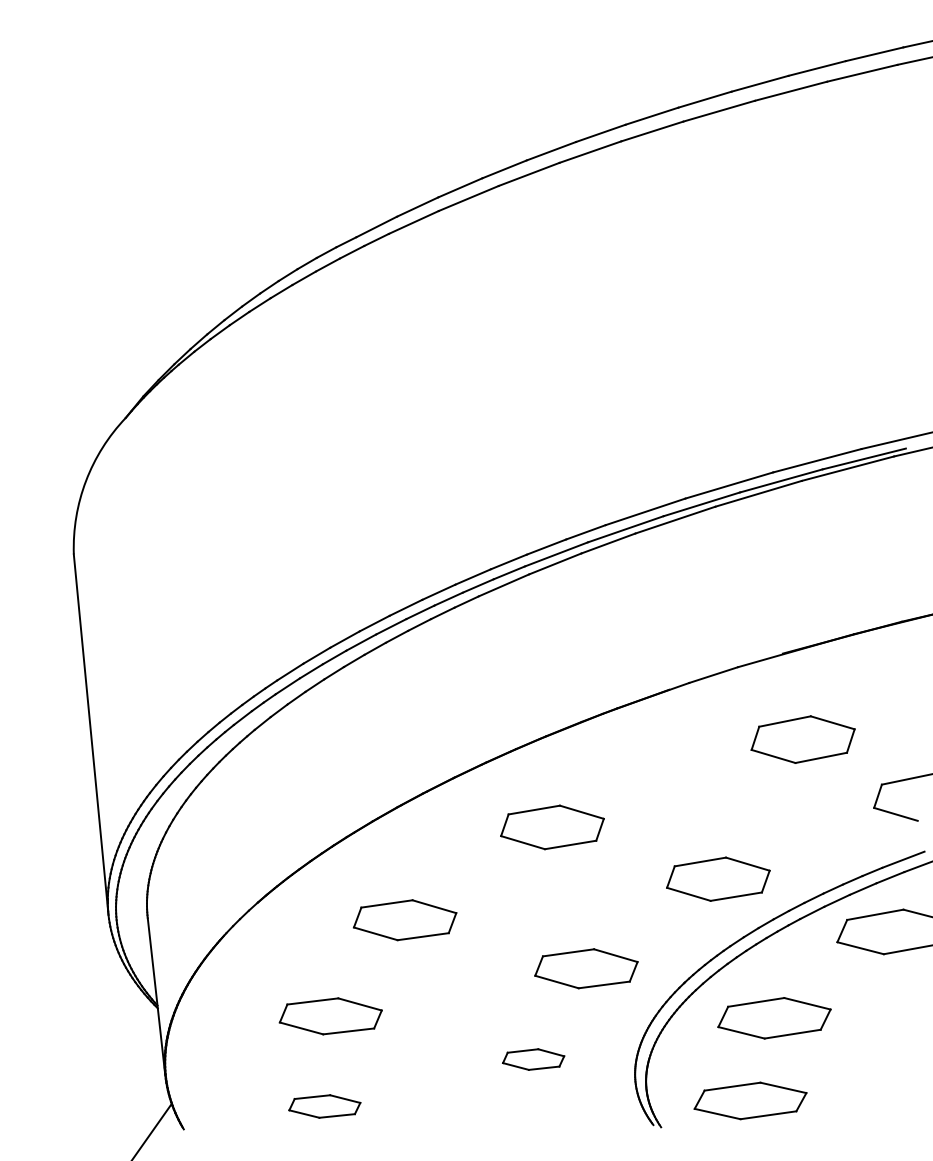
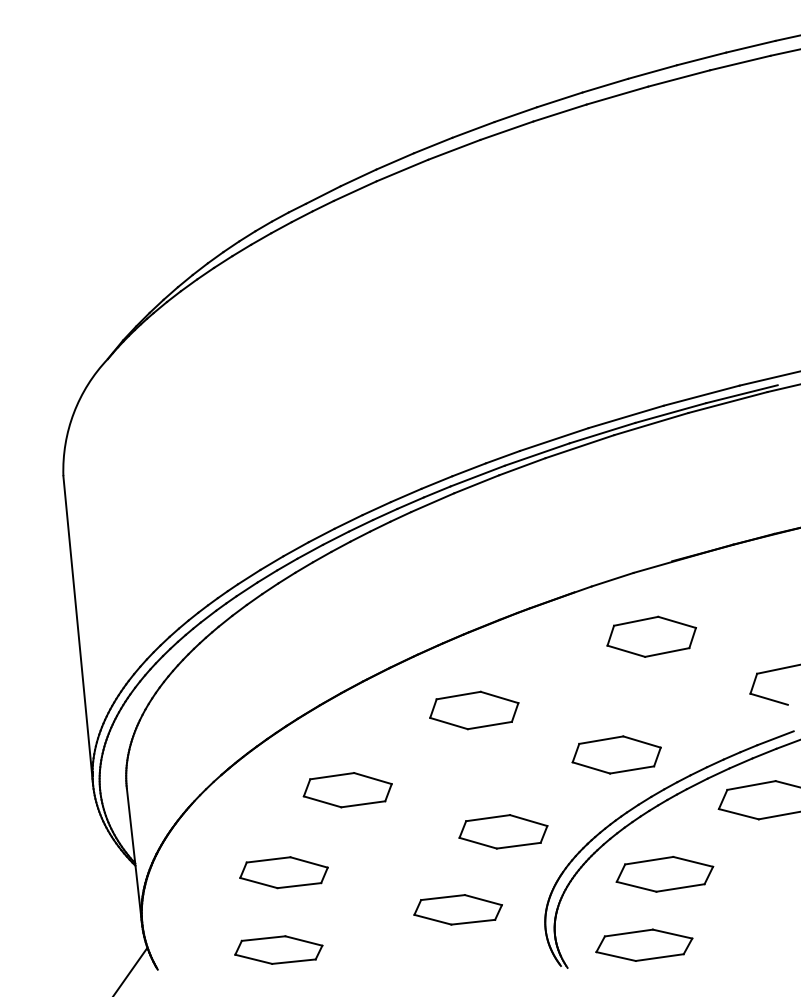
part: (802, 739) -> (651, 636), moved
part: (533, 1059) -> (458, 909), size x1.67
part: (324, 1106) -> (278, 950), size x1.43

